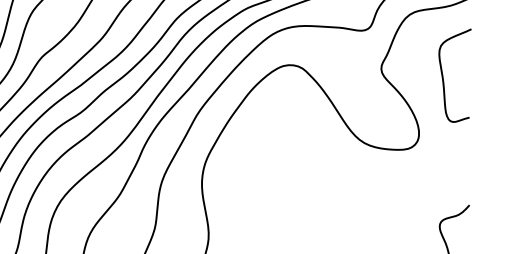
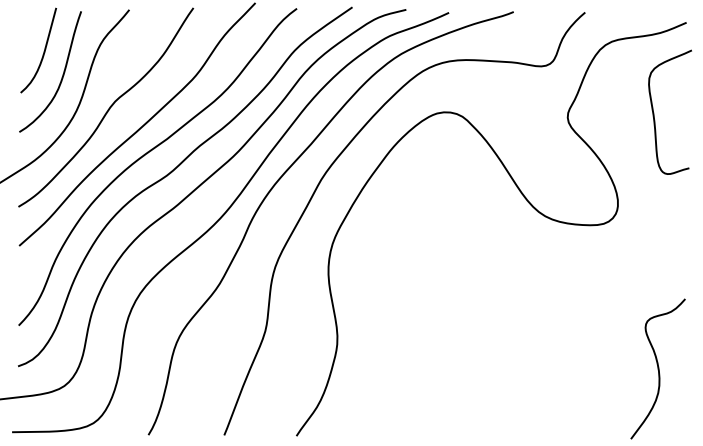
curve: (443, 75) -> (654, 112), moved

